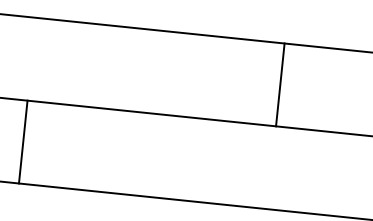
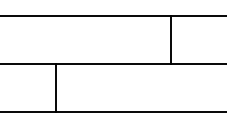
line: (280, 84) -> (170, 39), moved
line: (23, 141) -> (56, 87), moved

